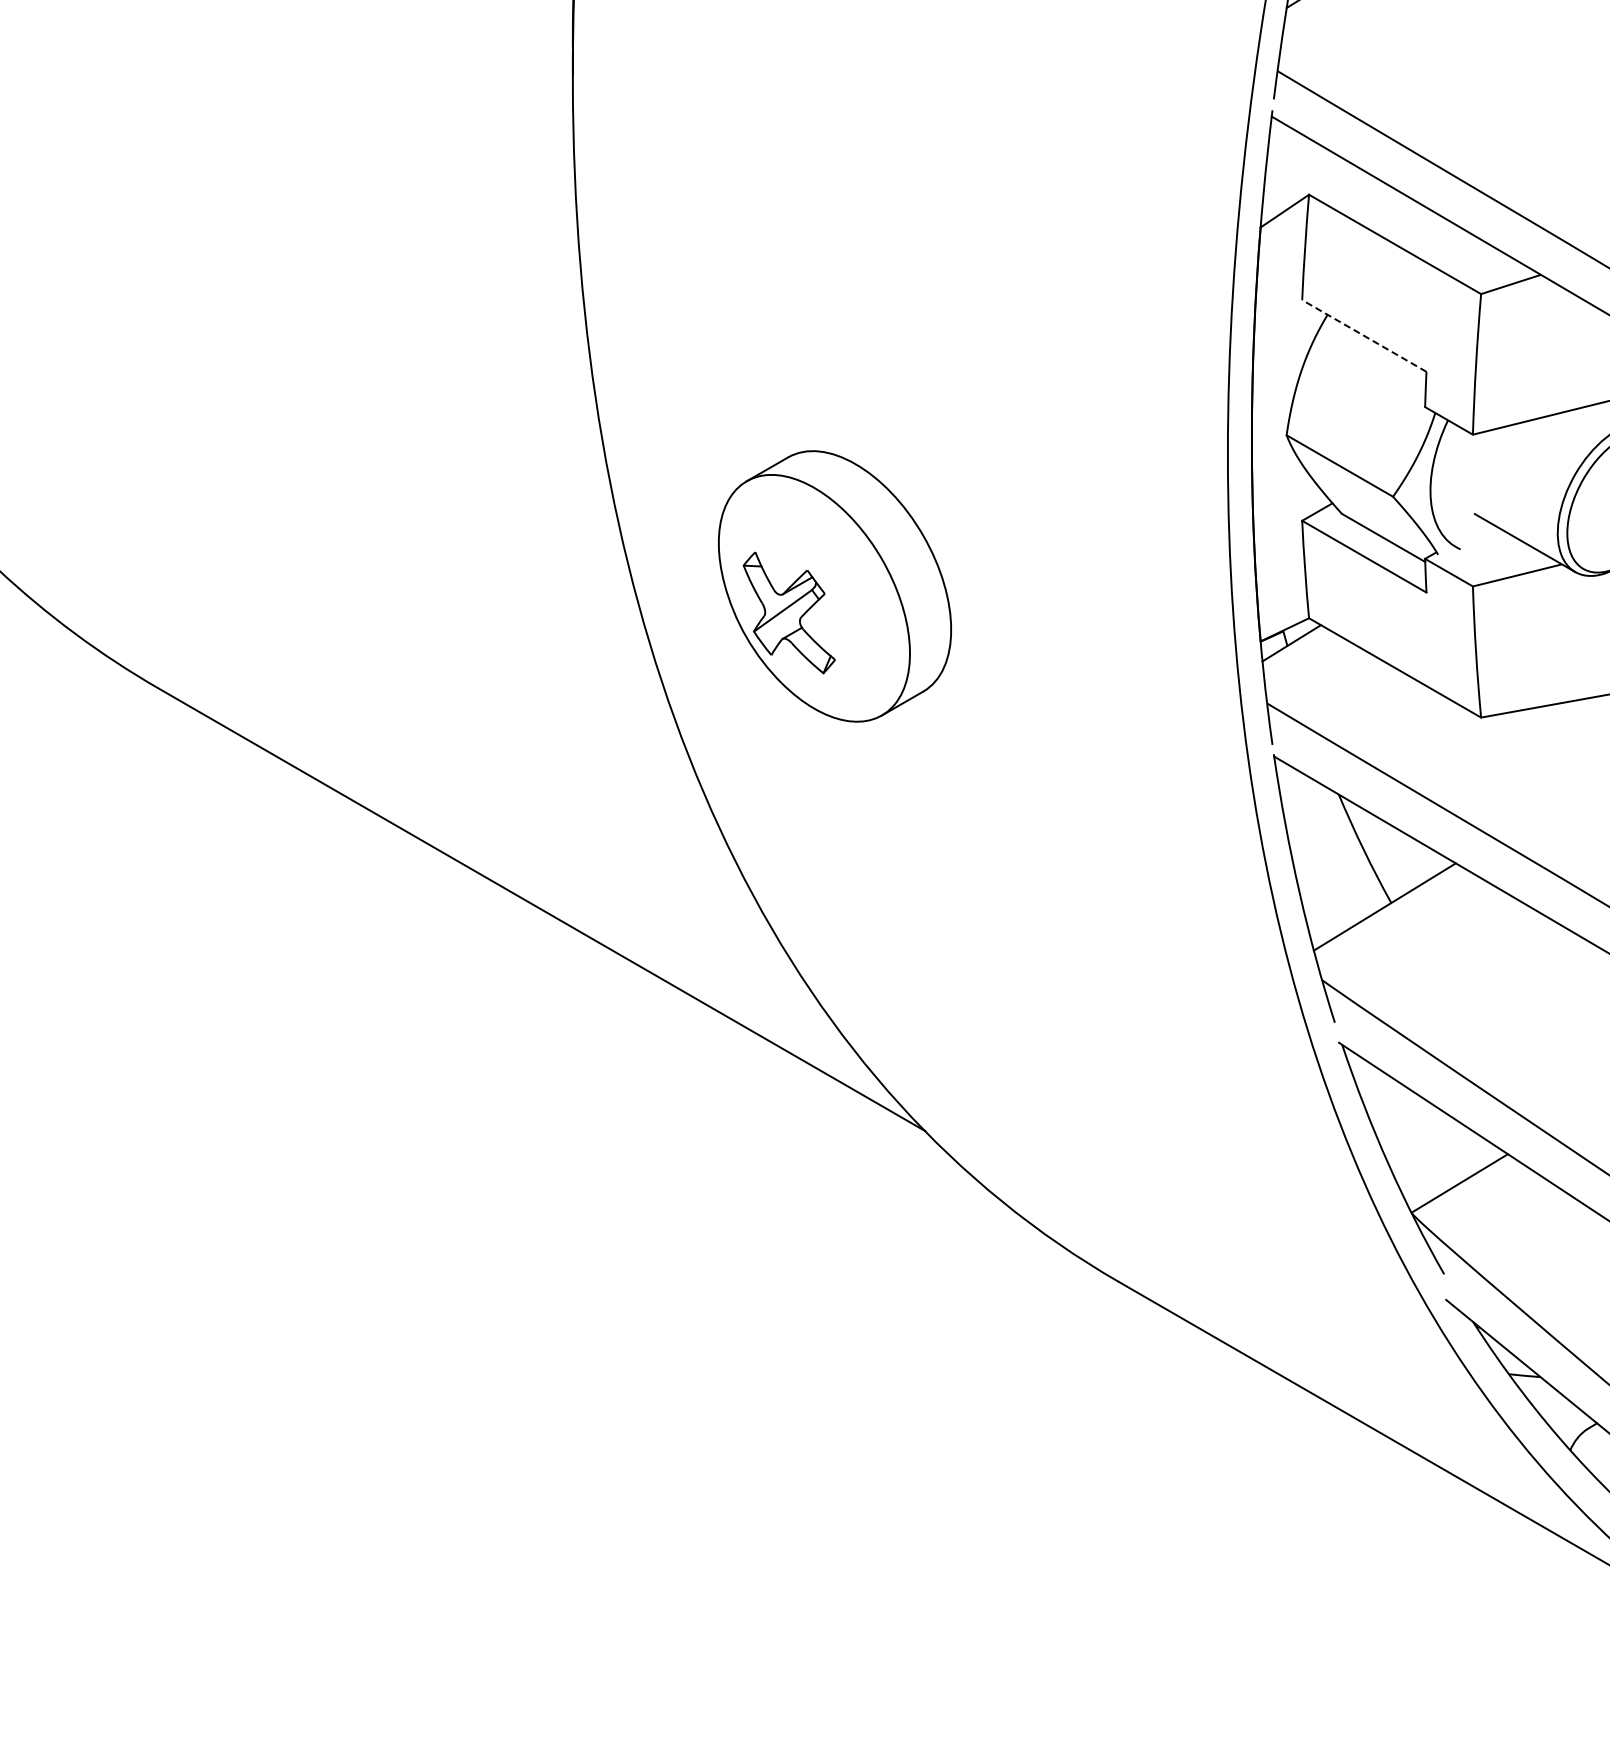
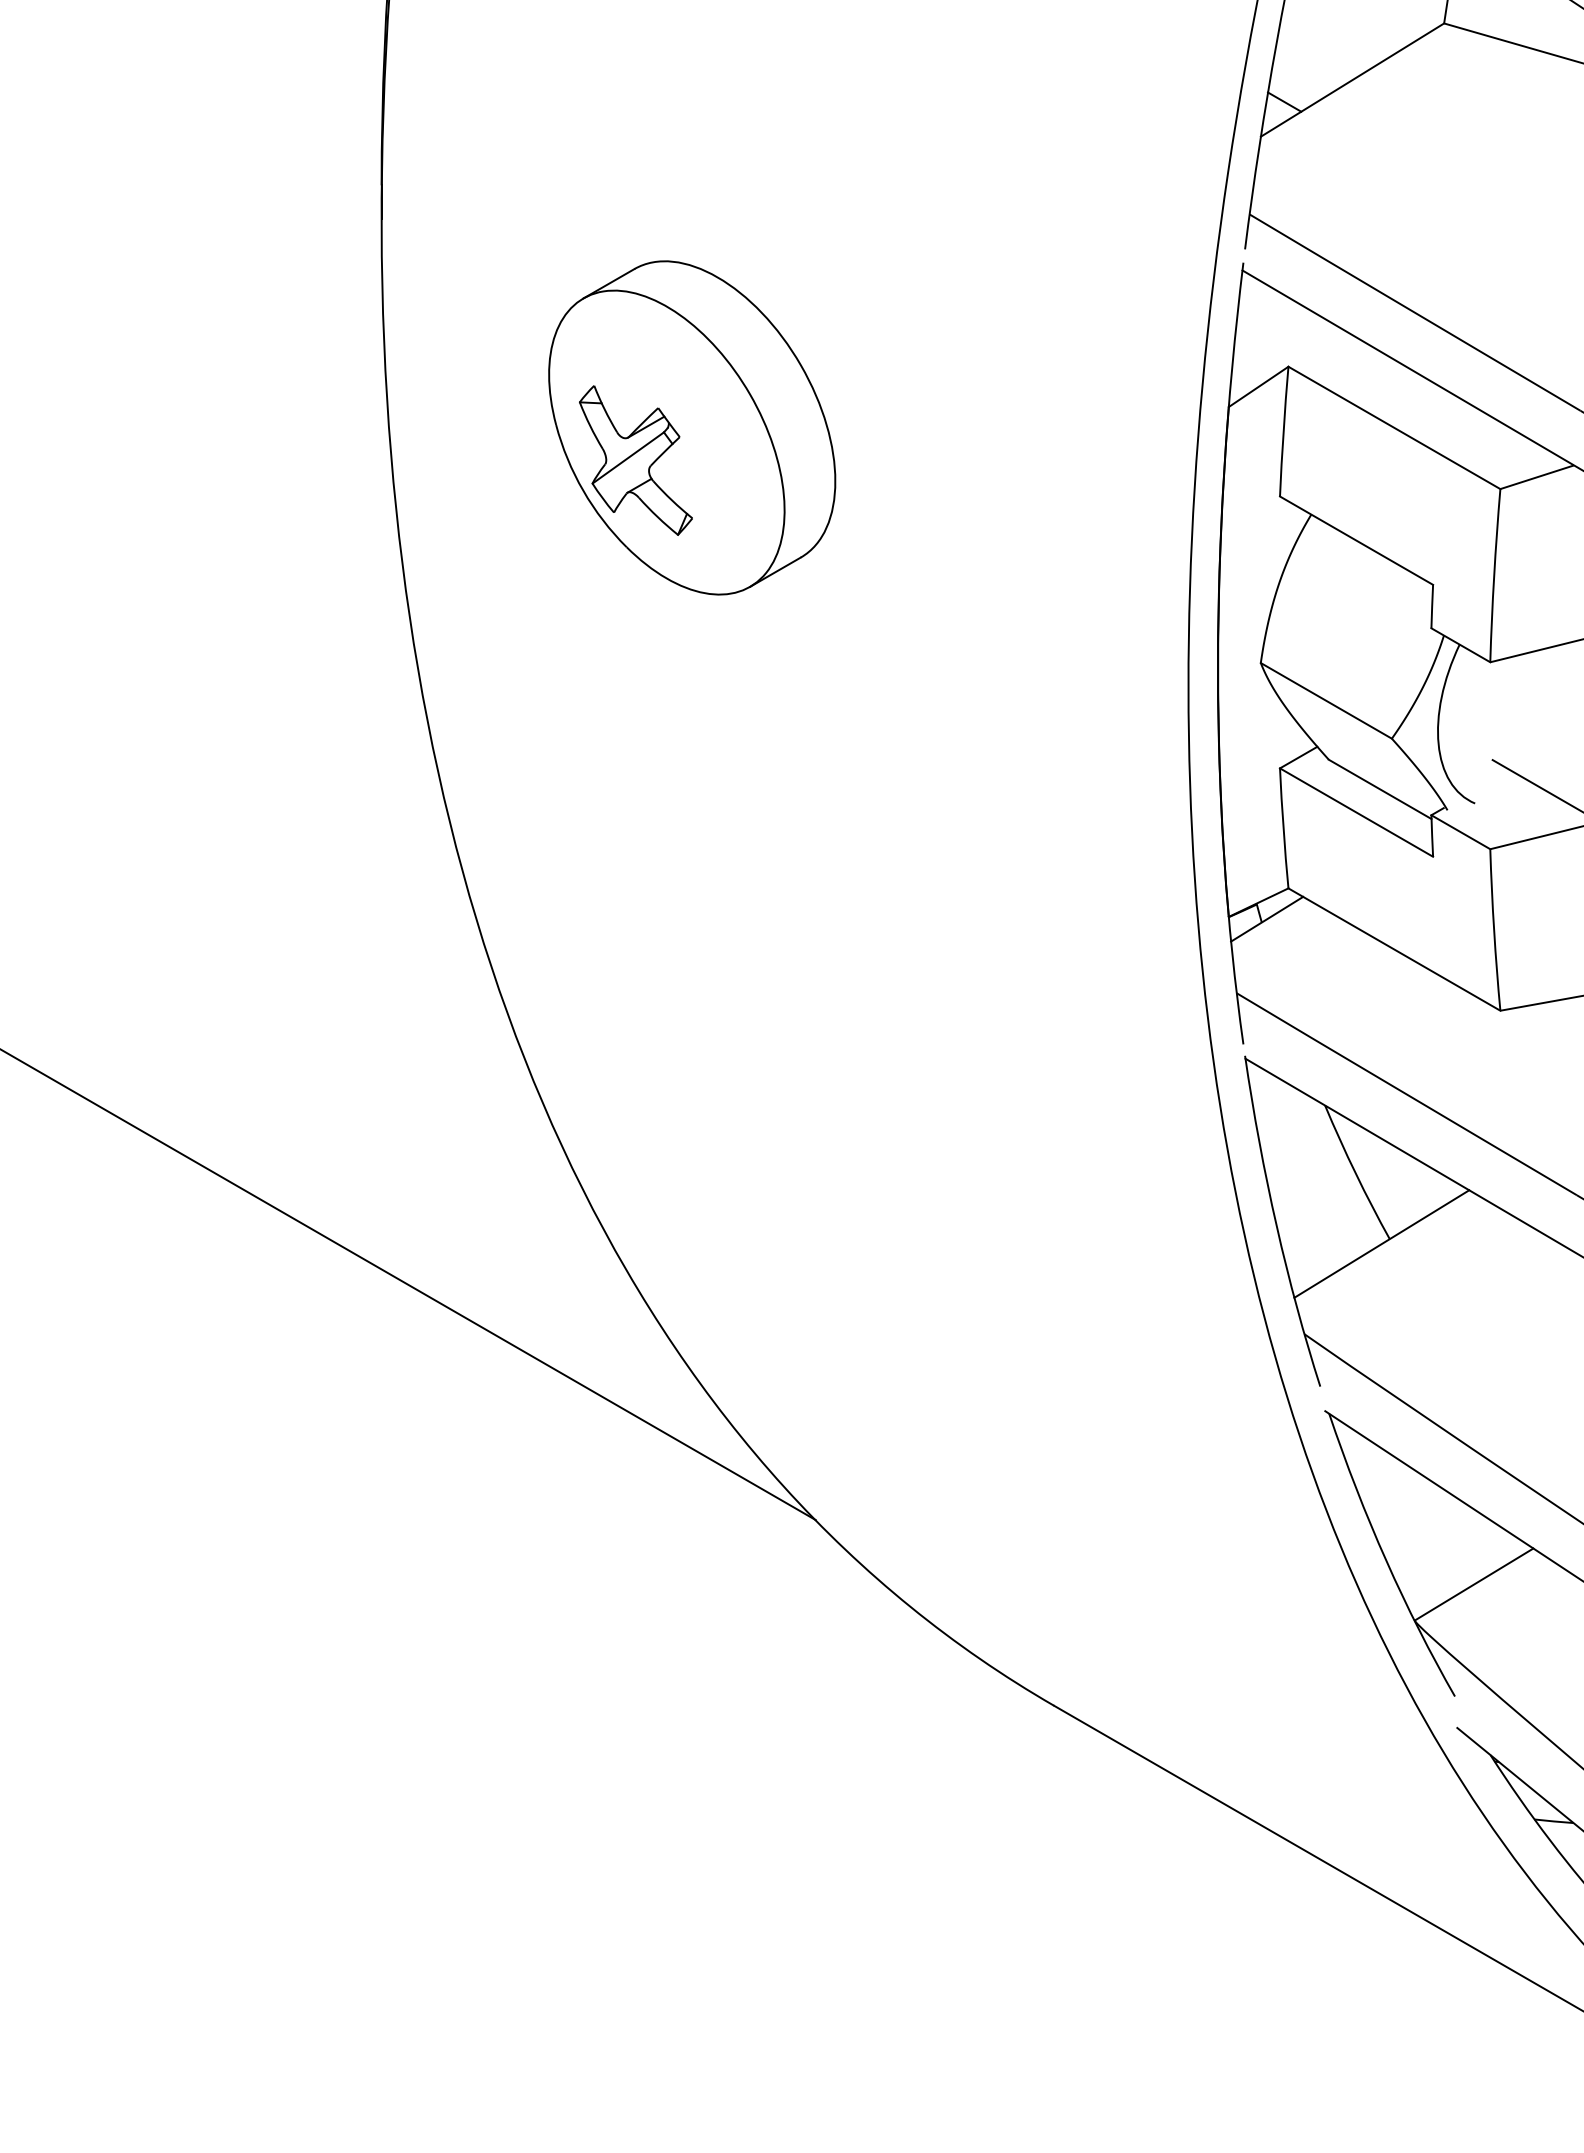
line: (1364, 335) -> (1356, 540), dashed -> solid
part: (834, 586) -> (691, 428), moved

